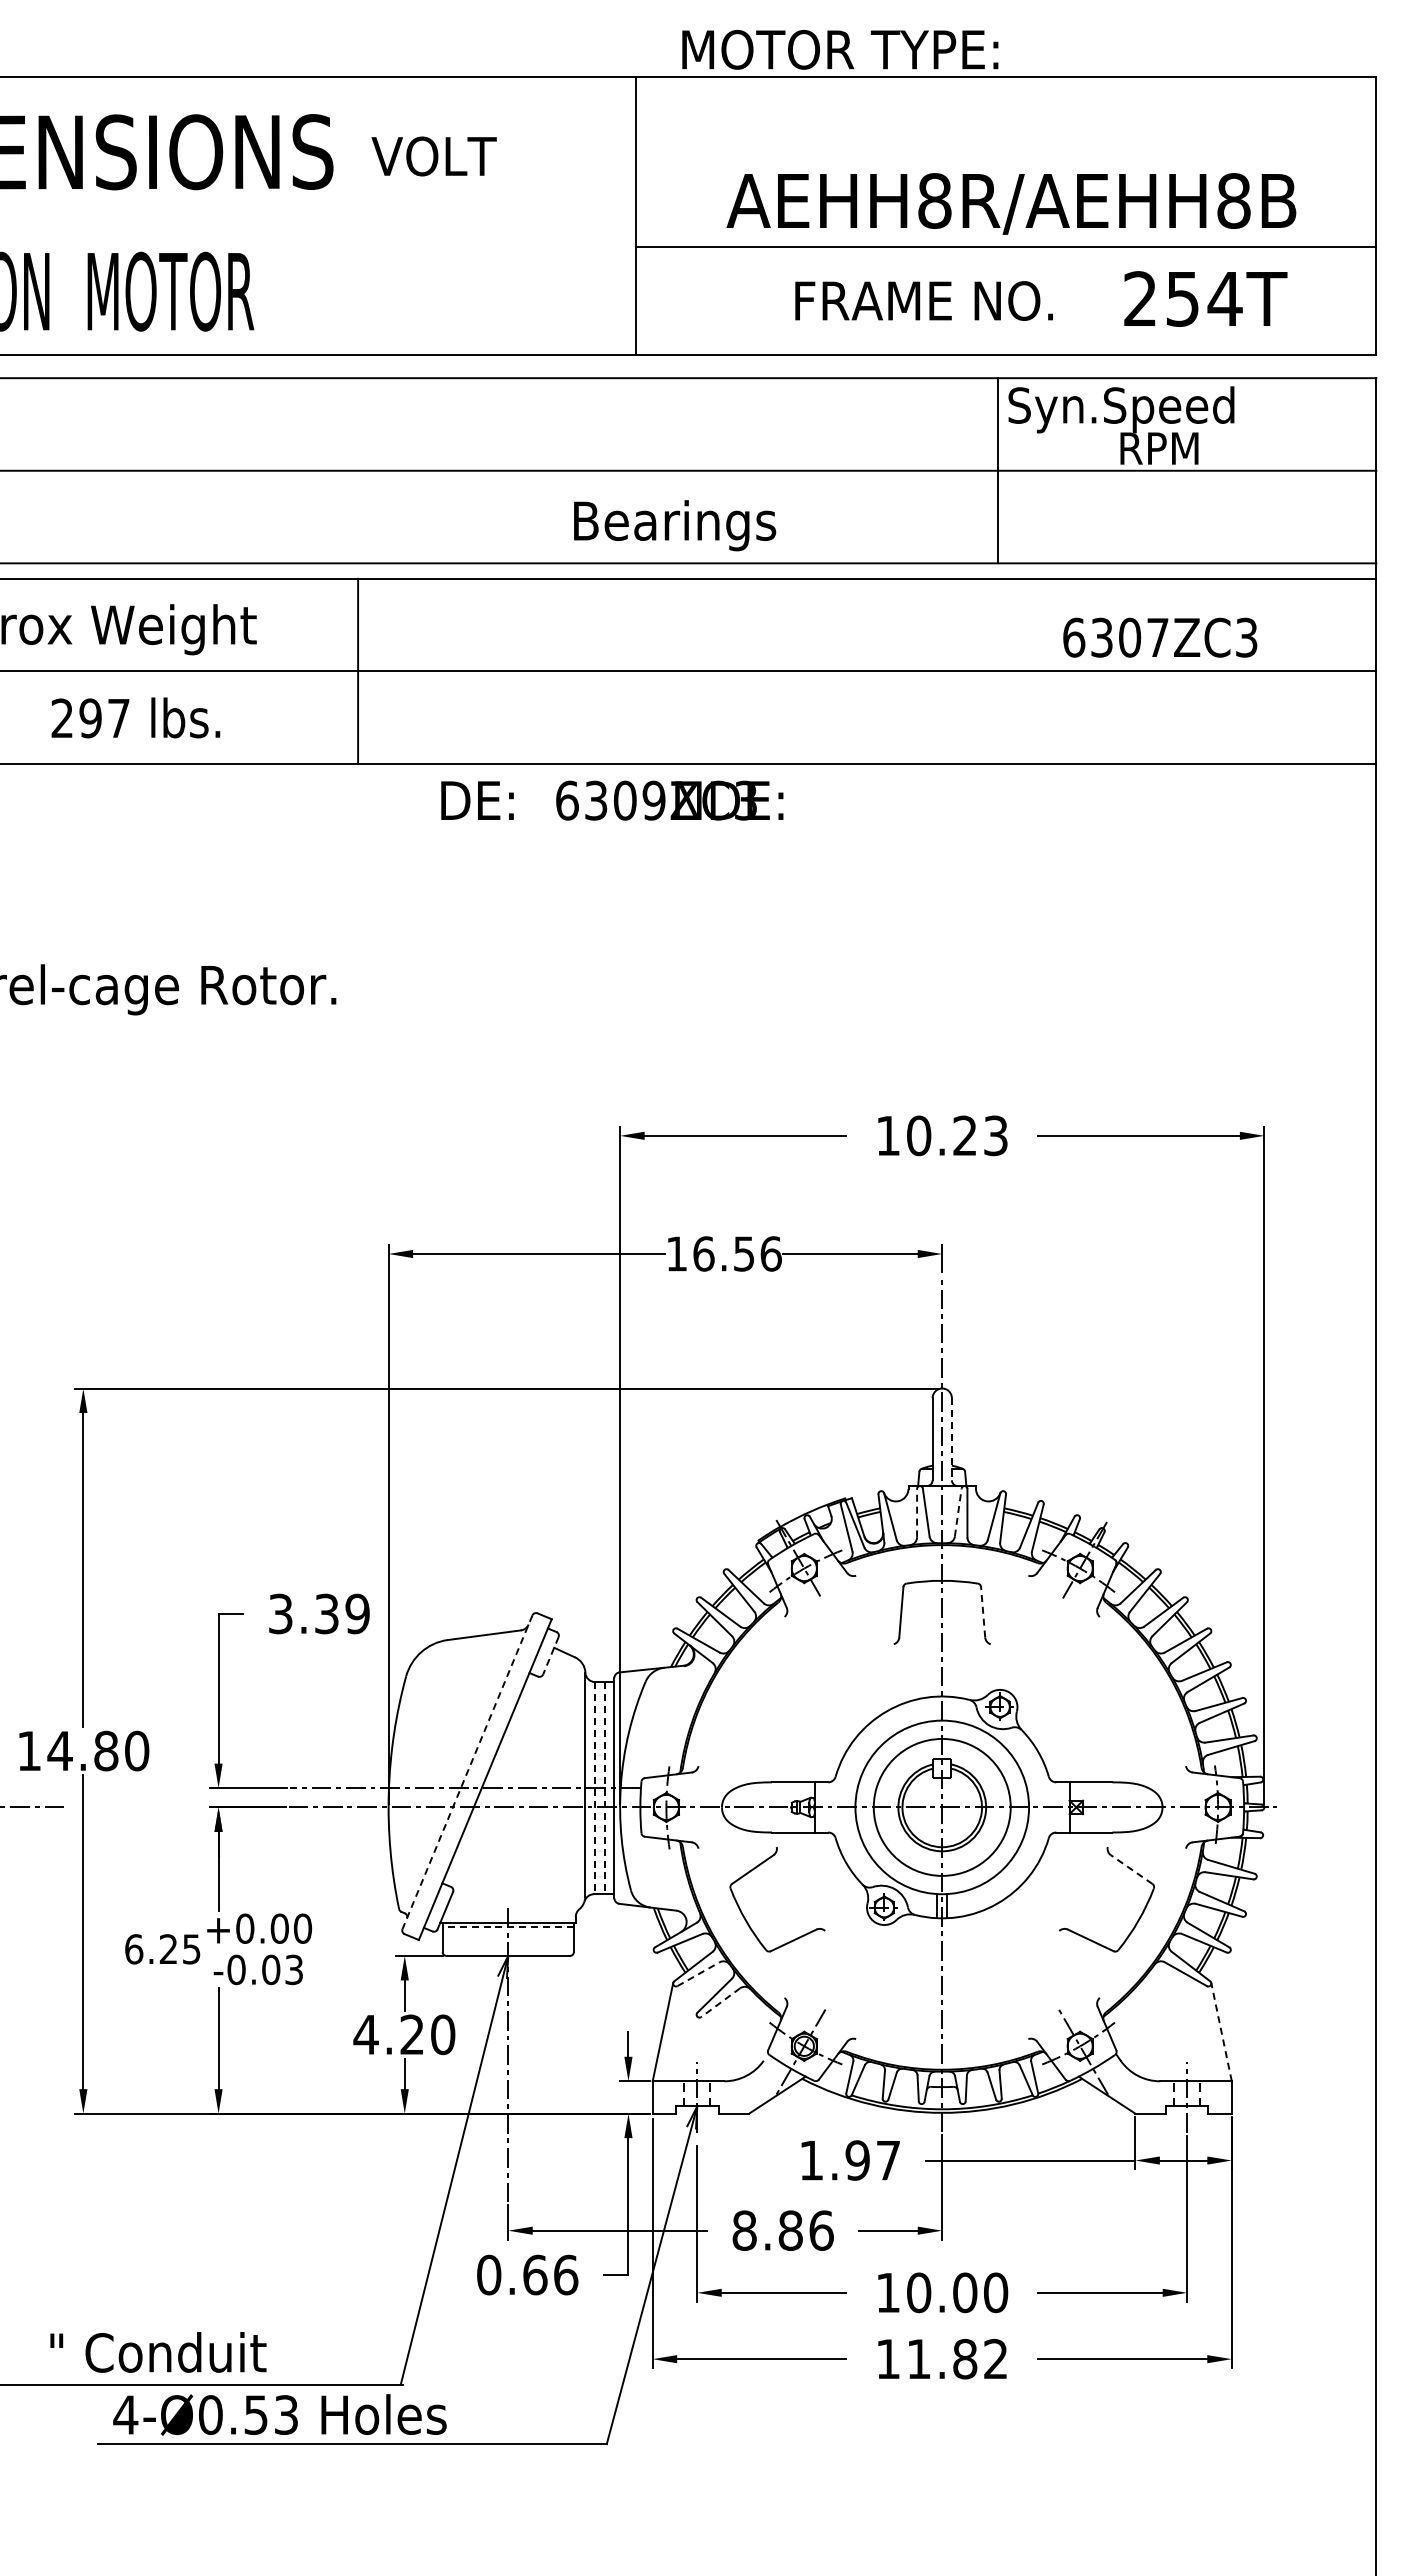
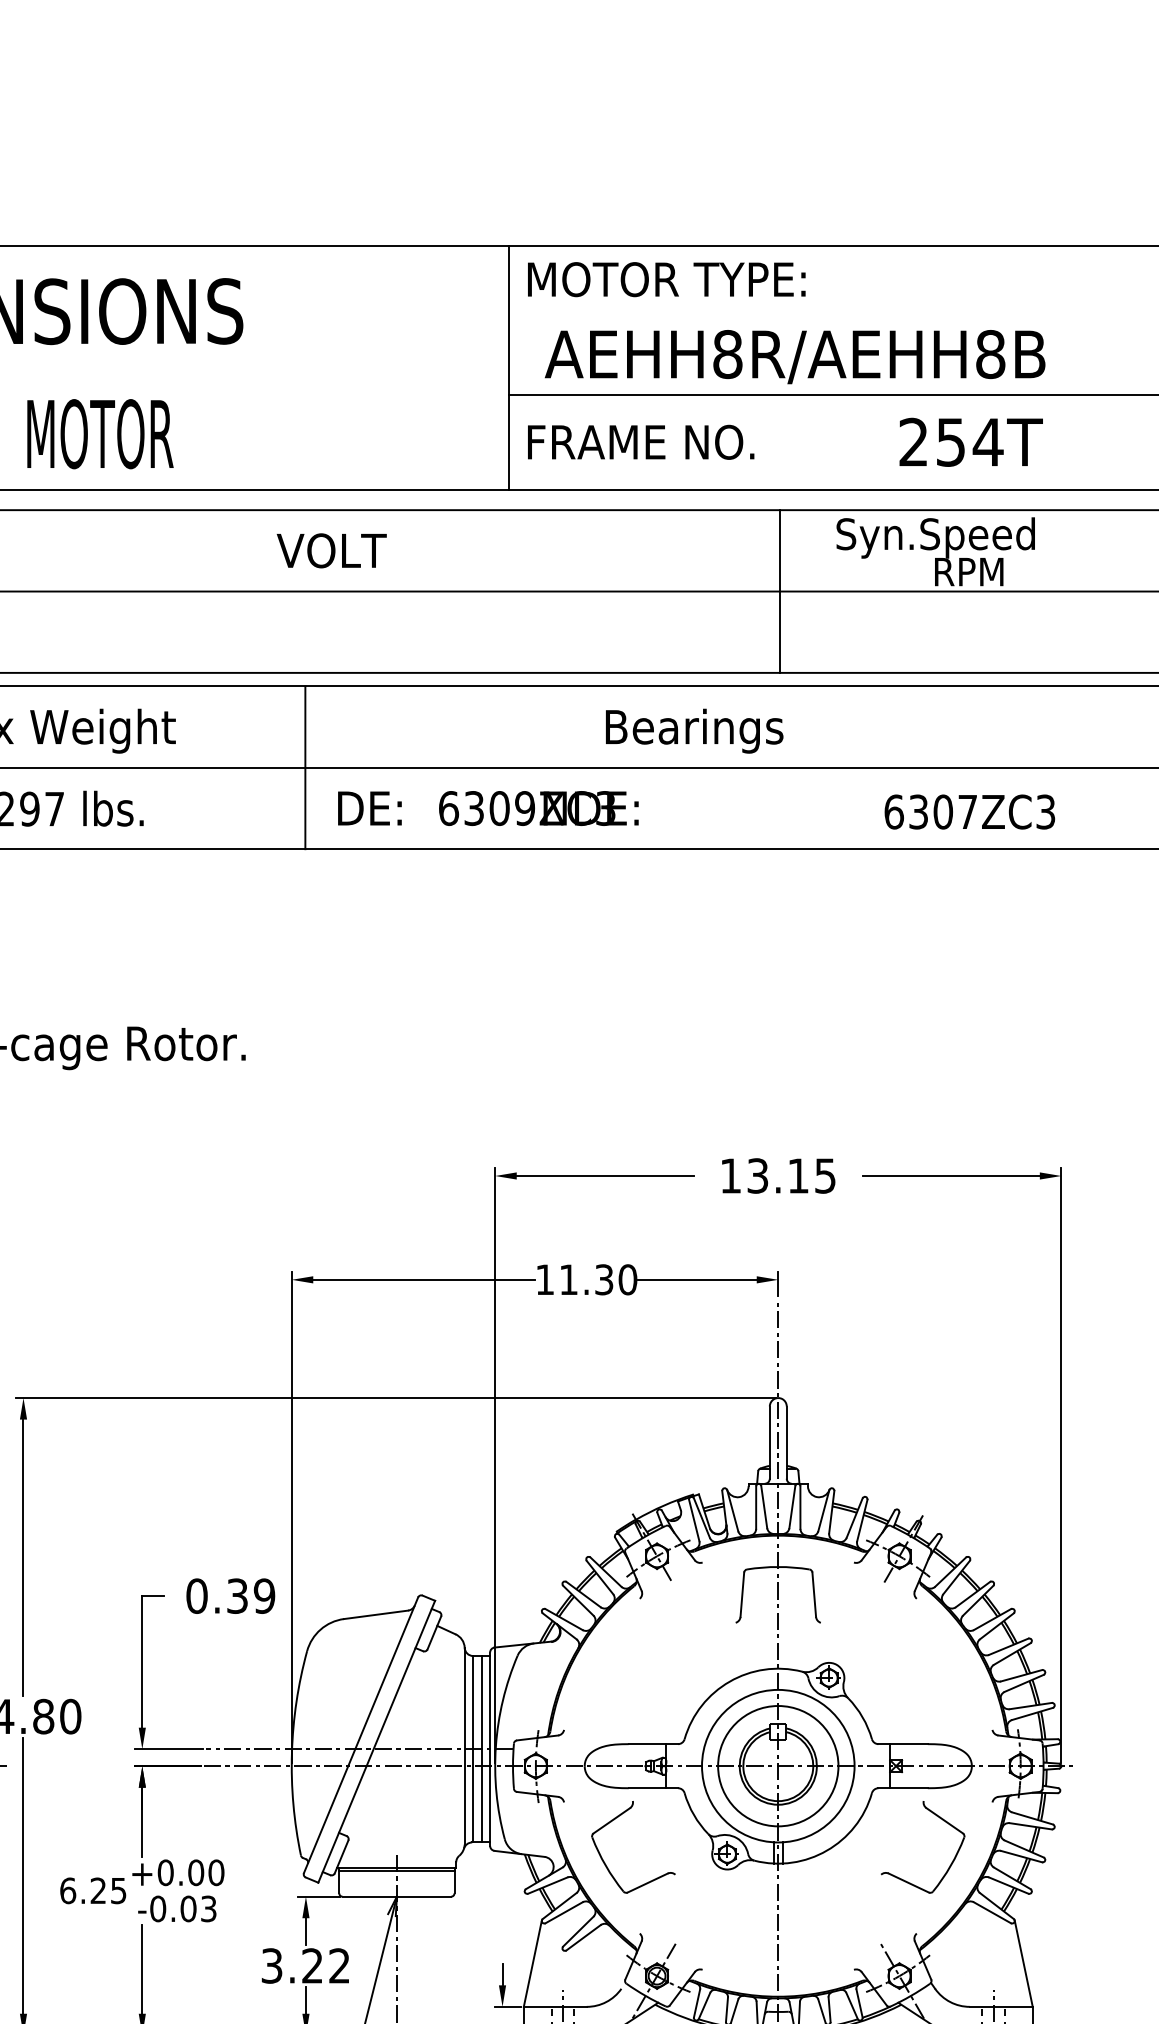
text: (840, 49) -> (666, 279), moved
text: (433, 156) -> (331, 550), moved
text: (1011, 203) -> (795, 356), moved
text: (1205, 298) -> (970, 441), moved
text: (923, 300) -> (640, 441), moved
line: (998, 470) -> (780, 591), moved
text: (675, 525) -> (695, 731), moved
text: (1160, 637) -> (970, 811), moved
line: (358, 670) -> (305, 767), moved
text: (612, 800) -> (488, 808), moved
text: (957, 1135) -> (791, 1175), 10.23 -> 13.15
text: (737, 1253) -> (598, 1279), 16.56 -> 11.30
line: (951, 1439) -> (786, 1442), dashed -> solid
line: (917, 1512) -> (756, 1507), dashed -> solid
line: (958, 1512) -> (792, 1507), dashed -> solid
line: (983, 1611) -> (814, 1594), dashed -> solid
text: (280, 1613) -> (196, 1595), 3.39 -> 0.39
line: (550, 1656) -> (434, 1633), dashed -> solid
line: (467, 1772) -> (361, 1735), dashed -> solid
line: (595, 1788) -> (473, 1749), dashed -> solid
line: (604, 1788) -> (481, 1749), dashed -> solid
line: (1131, 1869) -> (944, 1820), dashed -> solid
line: (508, 1927) -> (397, 1871), dashed -> solid
line: (699, 1973) -> (564, 1912), dashed -> solid
line: (720, 2002) -> (583, 1937), dashed -> solid
line: (1221, 2031) -> (1023, 1963), dashed -> solid
text: (404, 2034) -> (305, 1965), 4.20 -> 3.22

